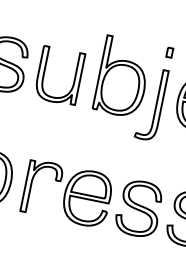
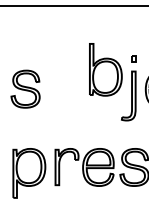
part: (45, 72) -> (53, 89), removed
part: (122, 76) -> (105, 69), moved

